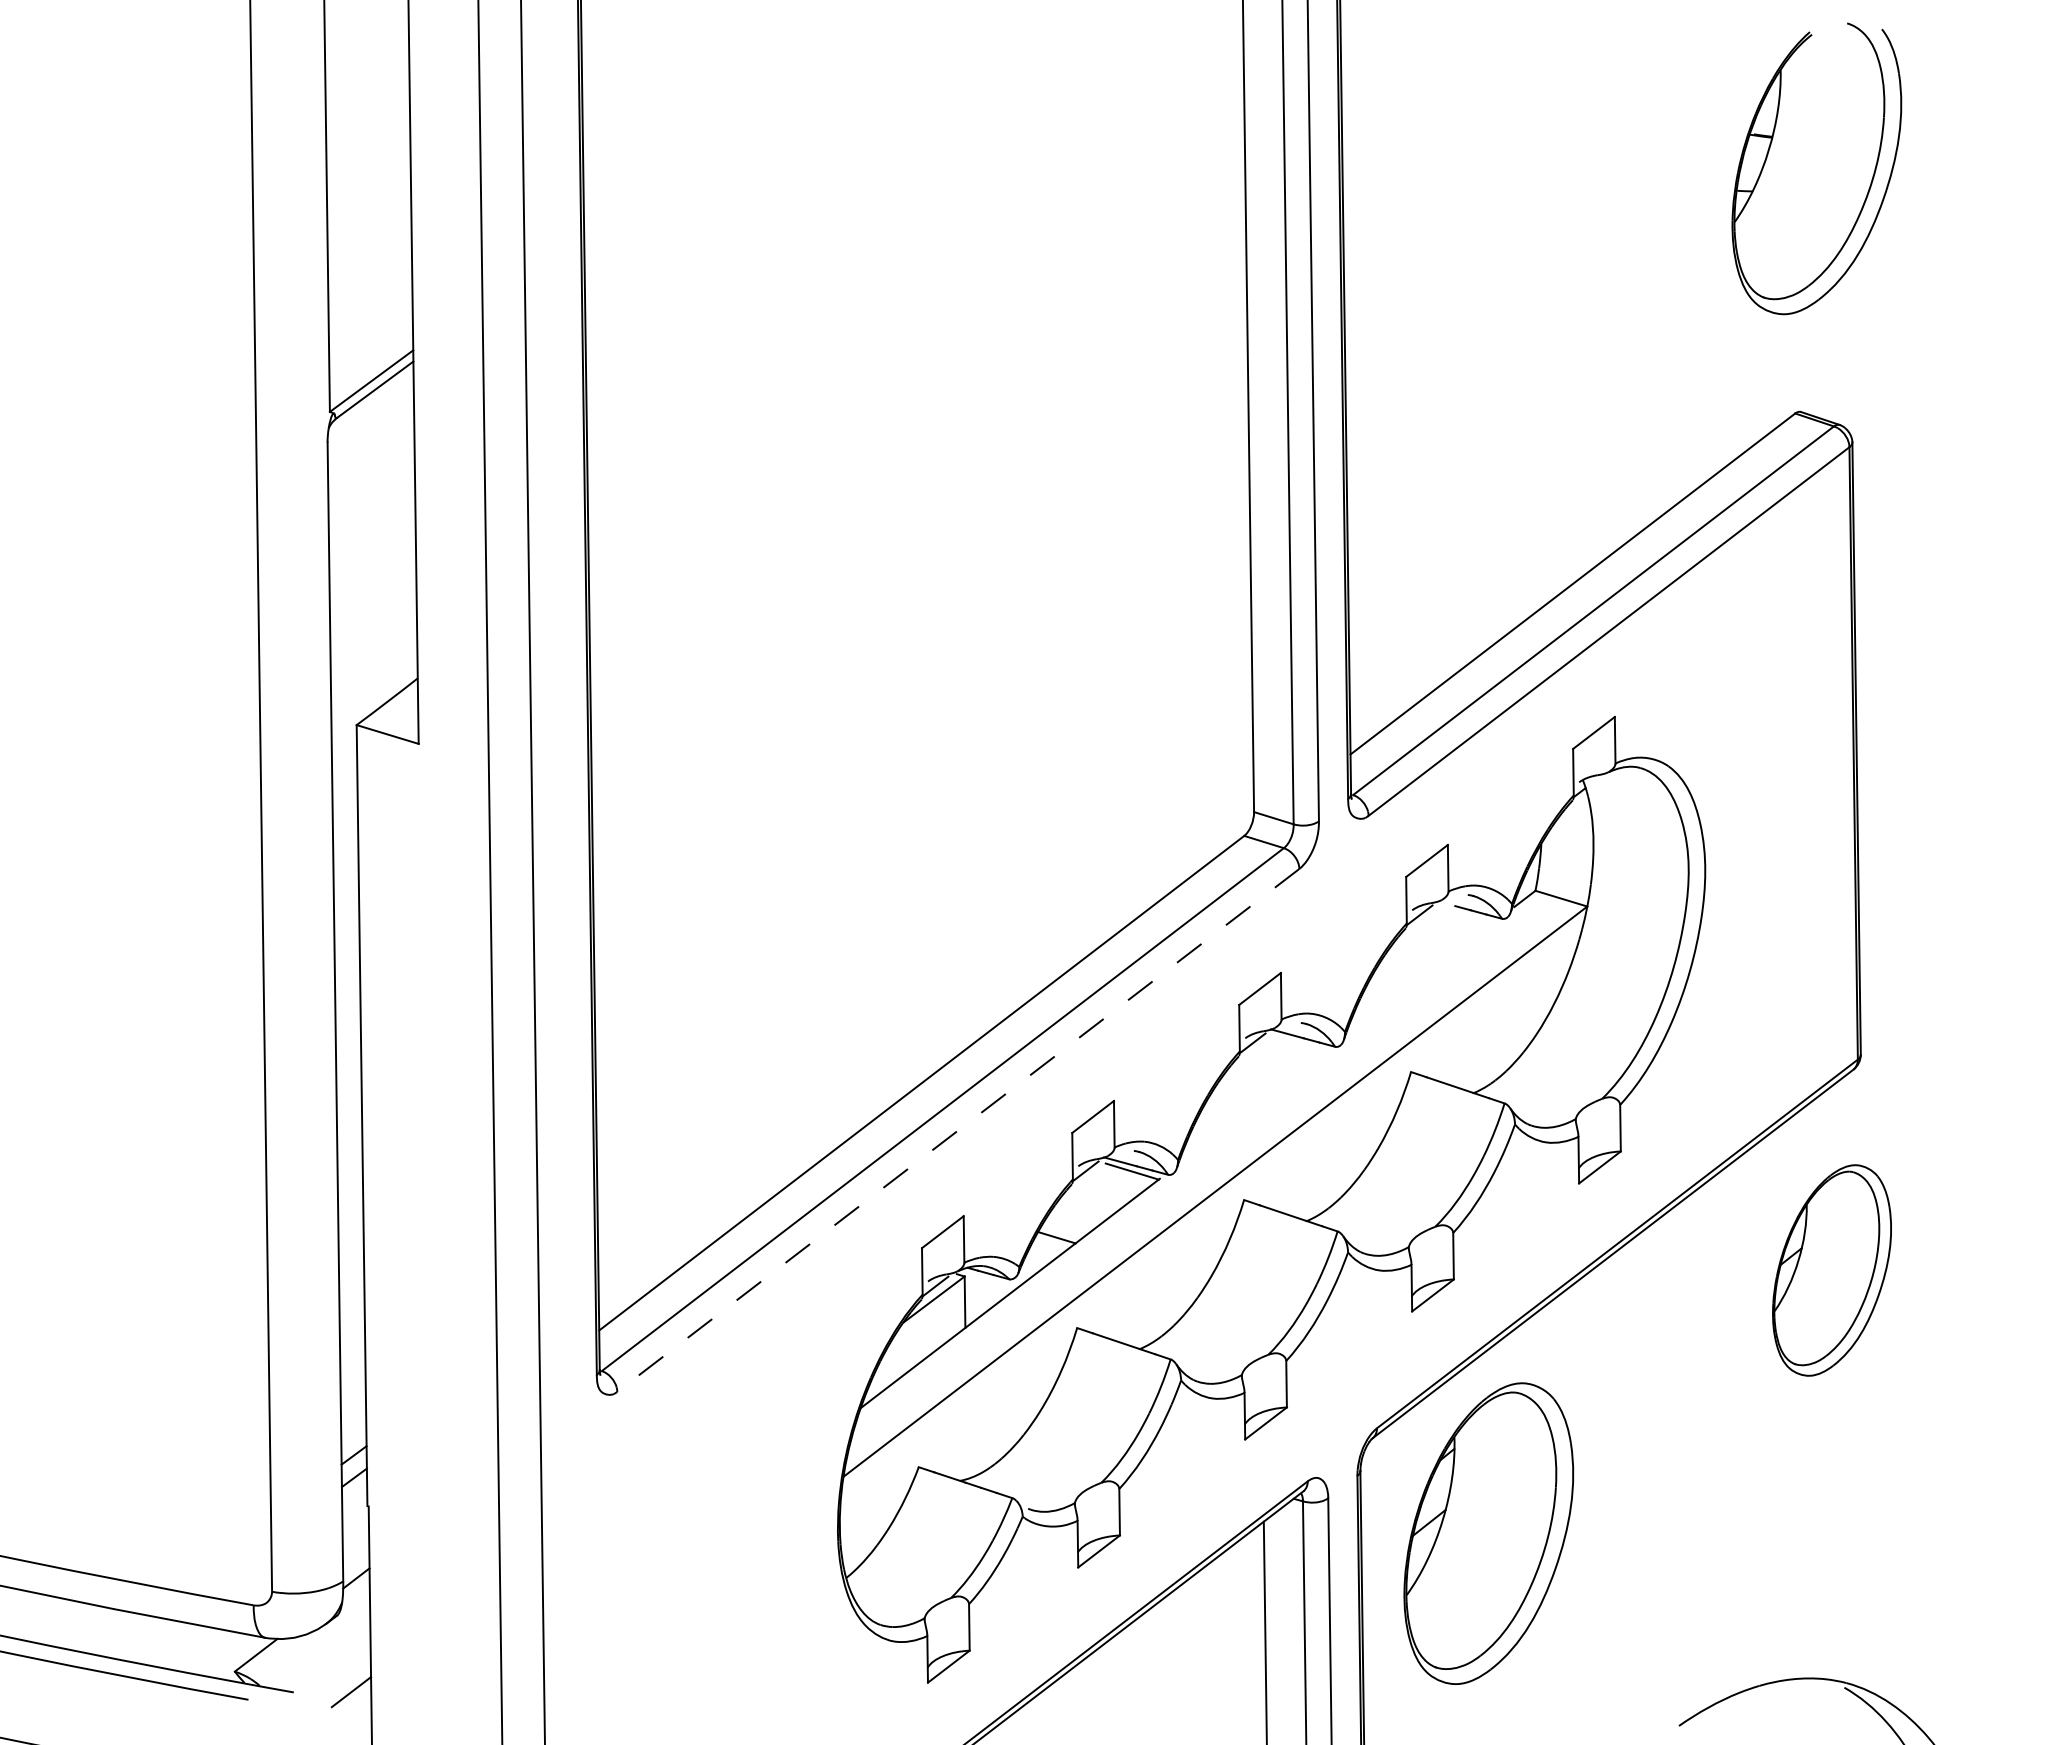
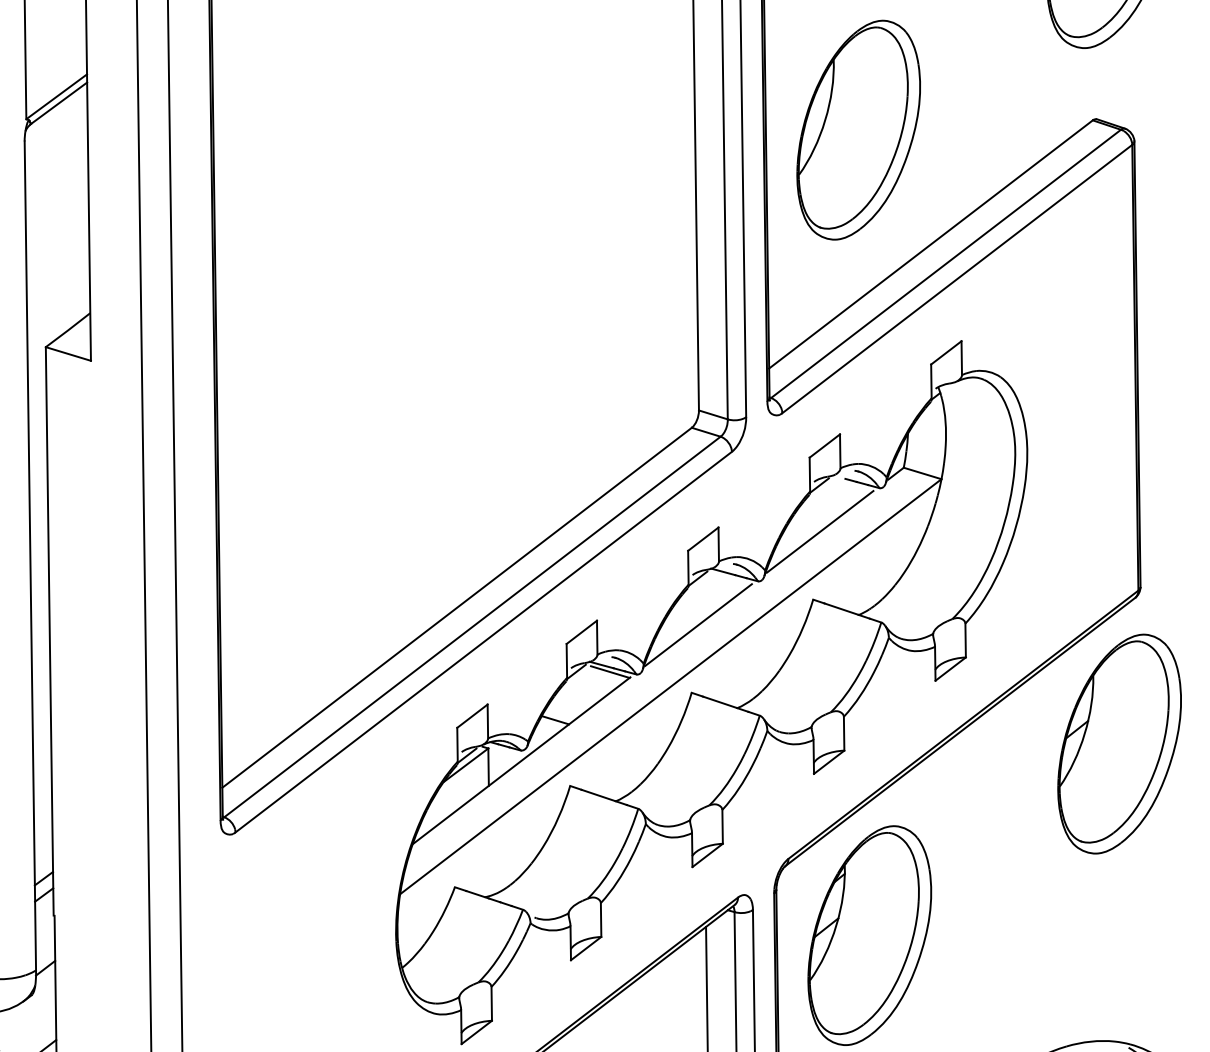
part: (1473, 426) -> (858, 129), added
line: (1420, 978) -> (820, 531), added
line: (1253, 1106) -> (698, 624), added
line: (958, 1130) -> (483, 642), dashed -> solid
part: (1831, 1270) -> (1119, 744), size x1.43

